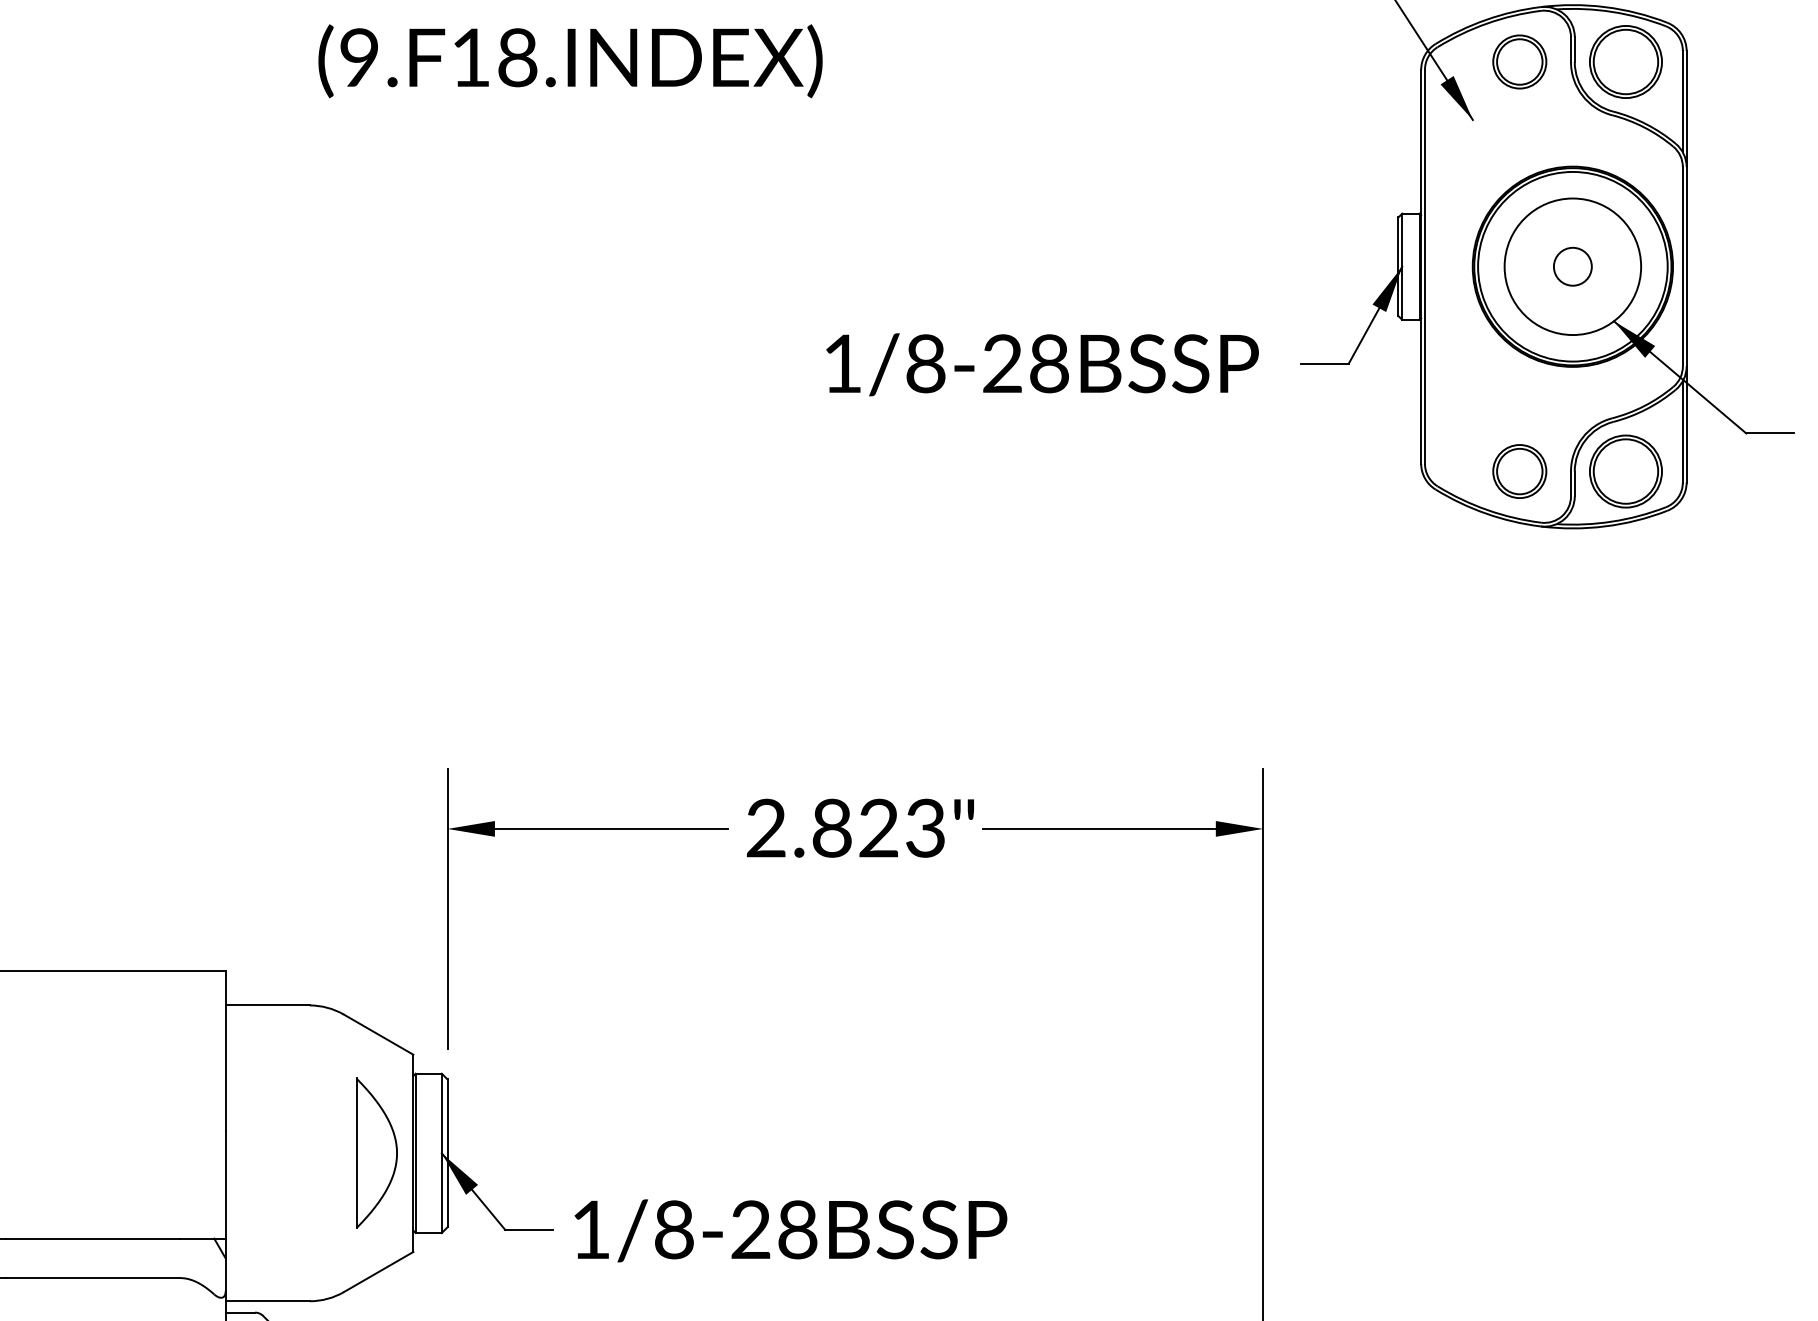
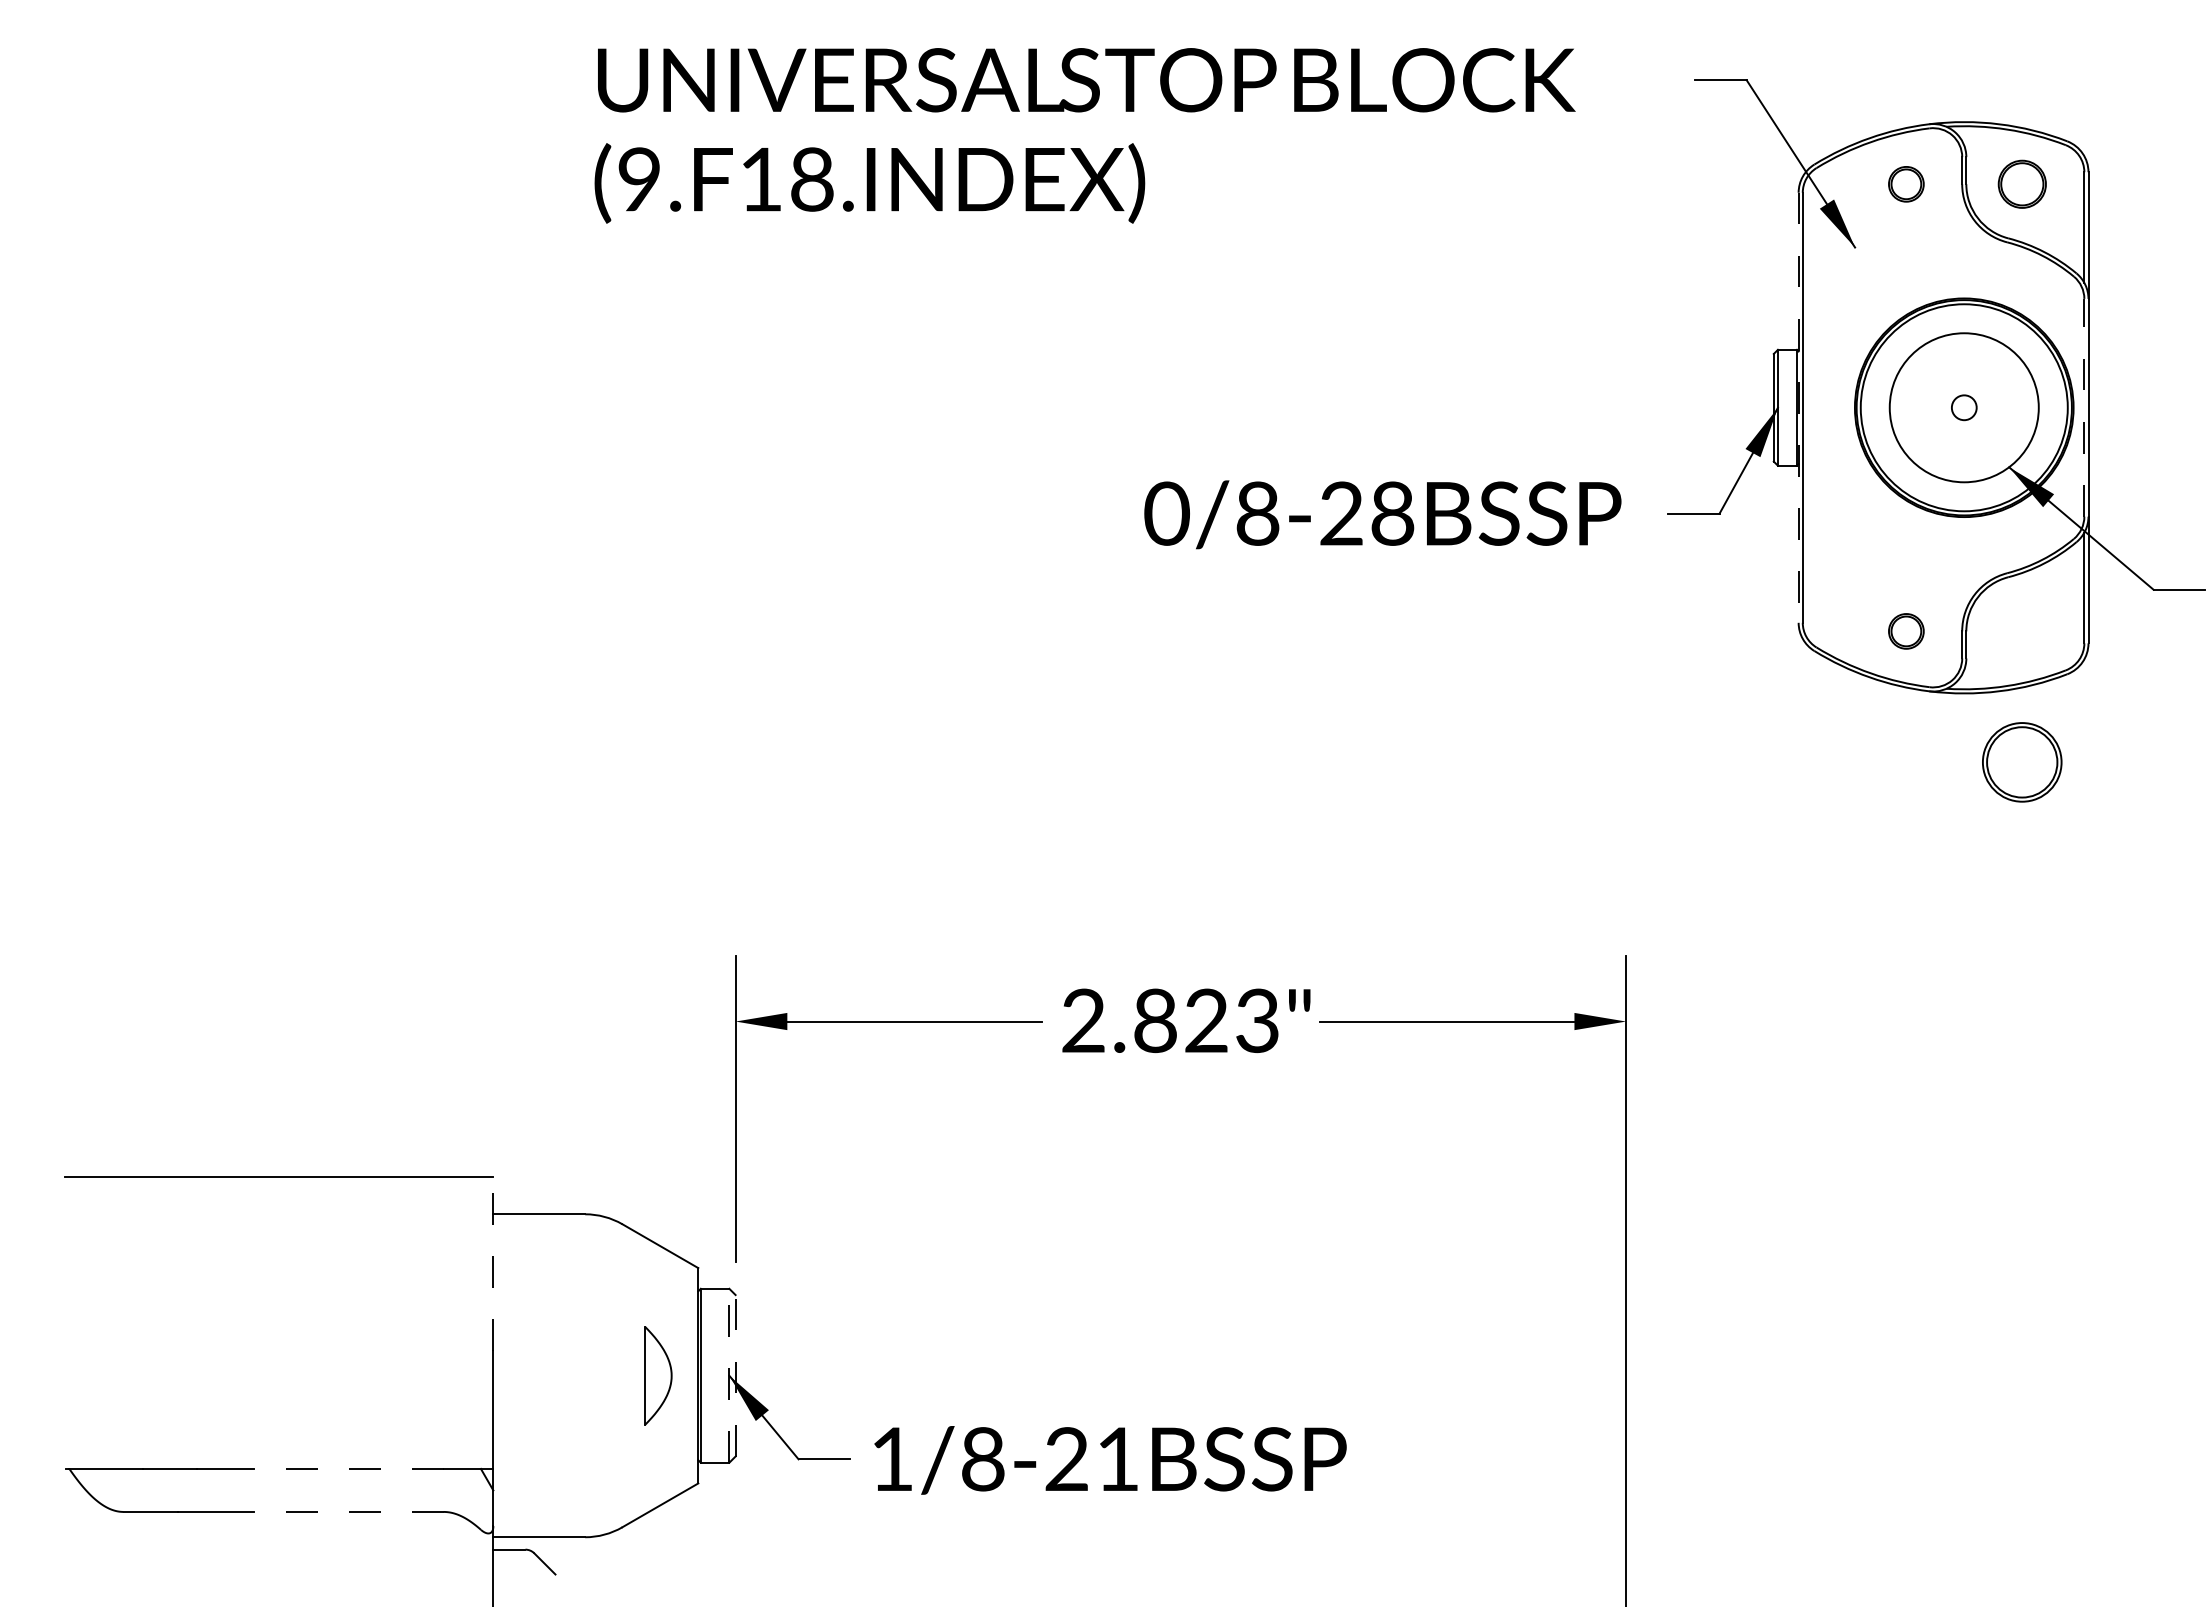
part: (1519, 62) -> (1906, 184), size x0.6
part: (1626, 62) -> (2022, 184), size x0.6
circle: (1572, 266) -> (1963, 407), size x0.6
line: (1682, 266) -> (2084, 407), solid -> dashed
line: (1421, 267) -> (1798, 408), solid -> dashed
text: (842, 363) -> (1166, 513), 1/8-28 -> 0/8-28
part: (1519, 471) -> (1906, 631), size x0.6
part: (1626, 471) -> (2022, 762), moved
line: (225, 1050) -> (493, 1263), solid -> dashed
part: (376, 1153) -> (658, 1375), size x0.6
line: (441, 1153) -> (729, 1375), solid -> dashed
line: (447, 1153) -> (735, 1375), solid -> dashed
text: (798, 1230) -> (1118, 1459), 1/8-28 -> 1/8-21
line: (92, 1238) -> (348, 1468), solid -> dashed
line: (92, 1277) -> (348, 1511), solid -> dashed

